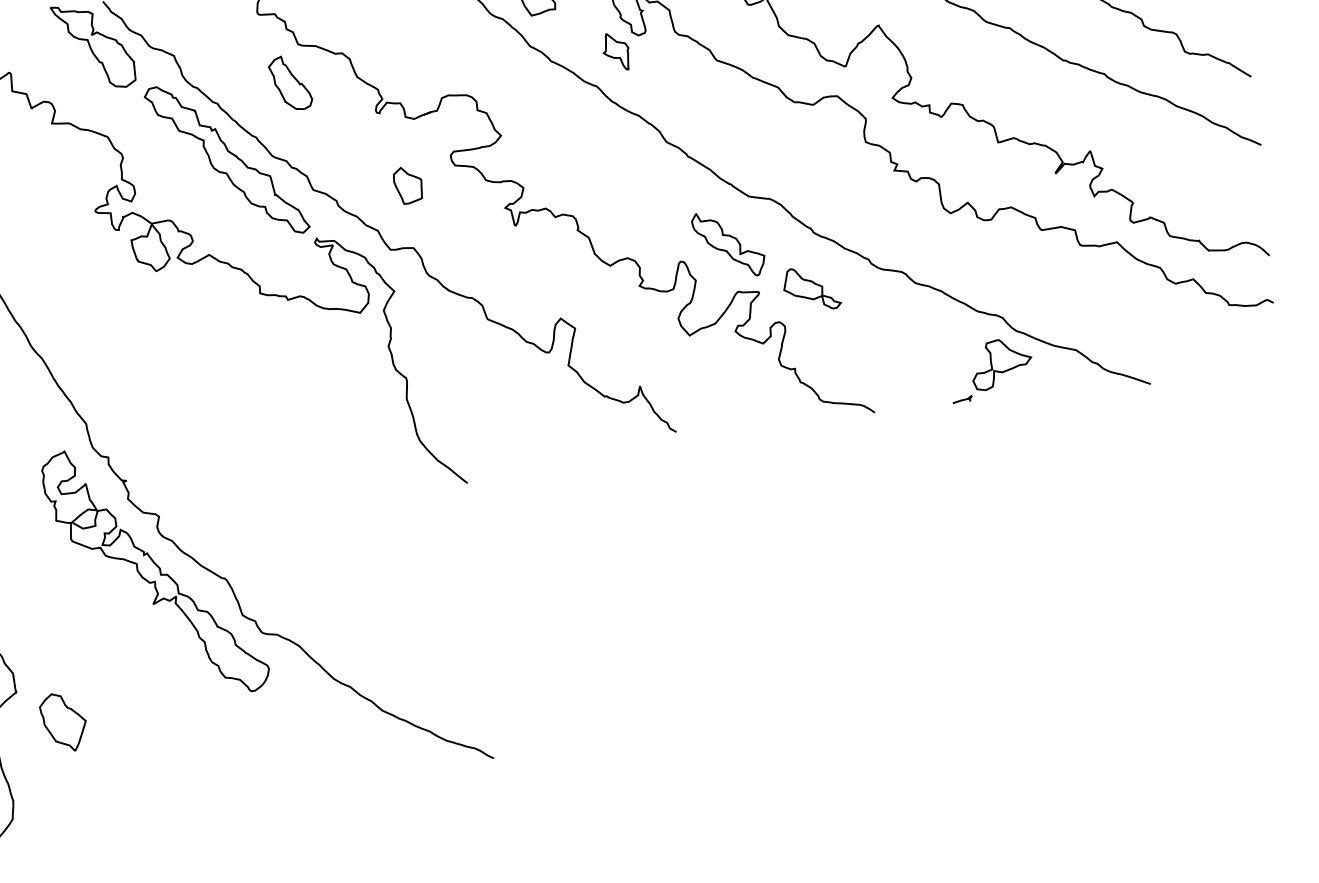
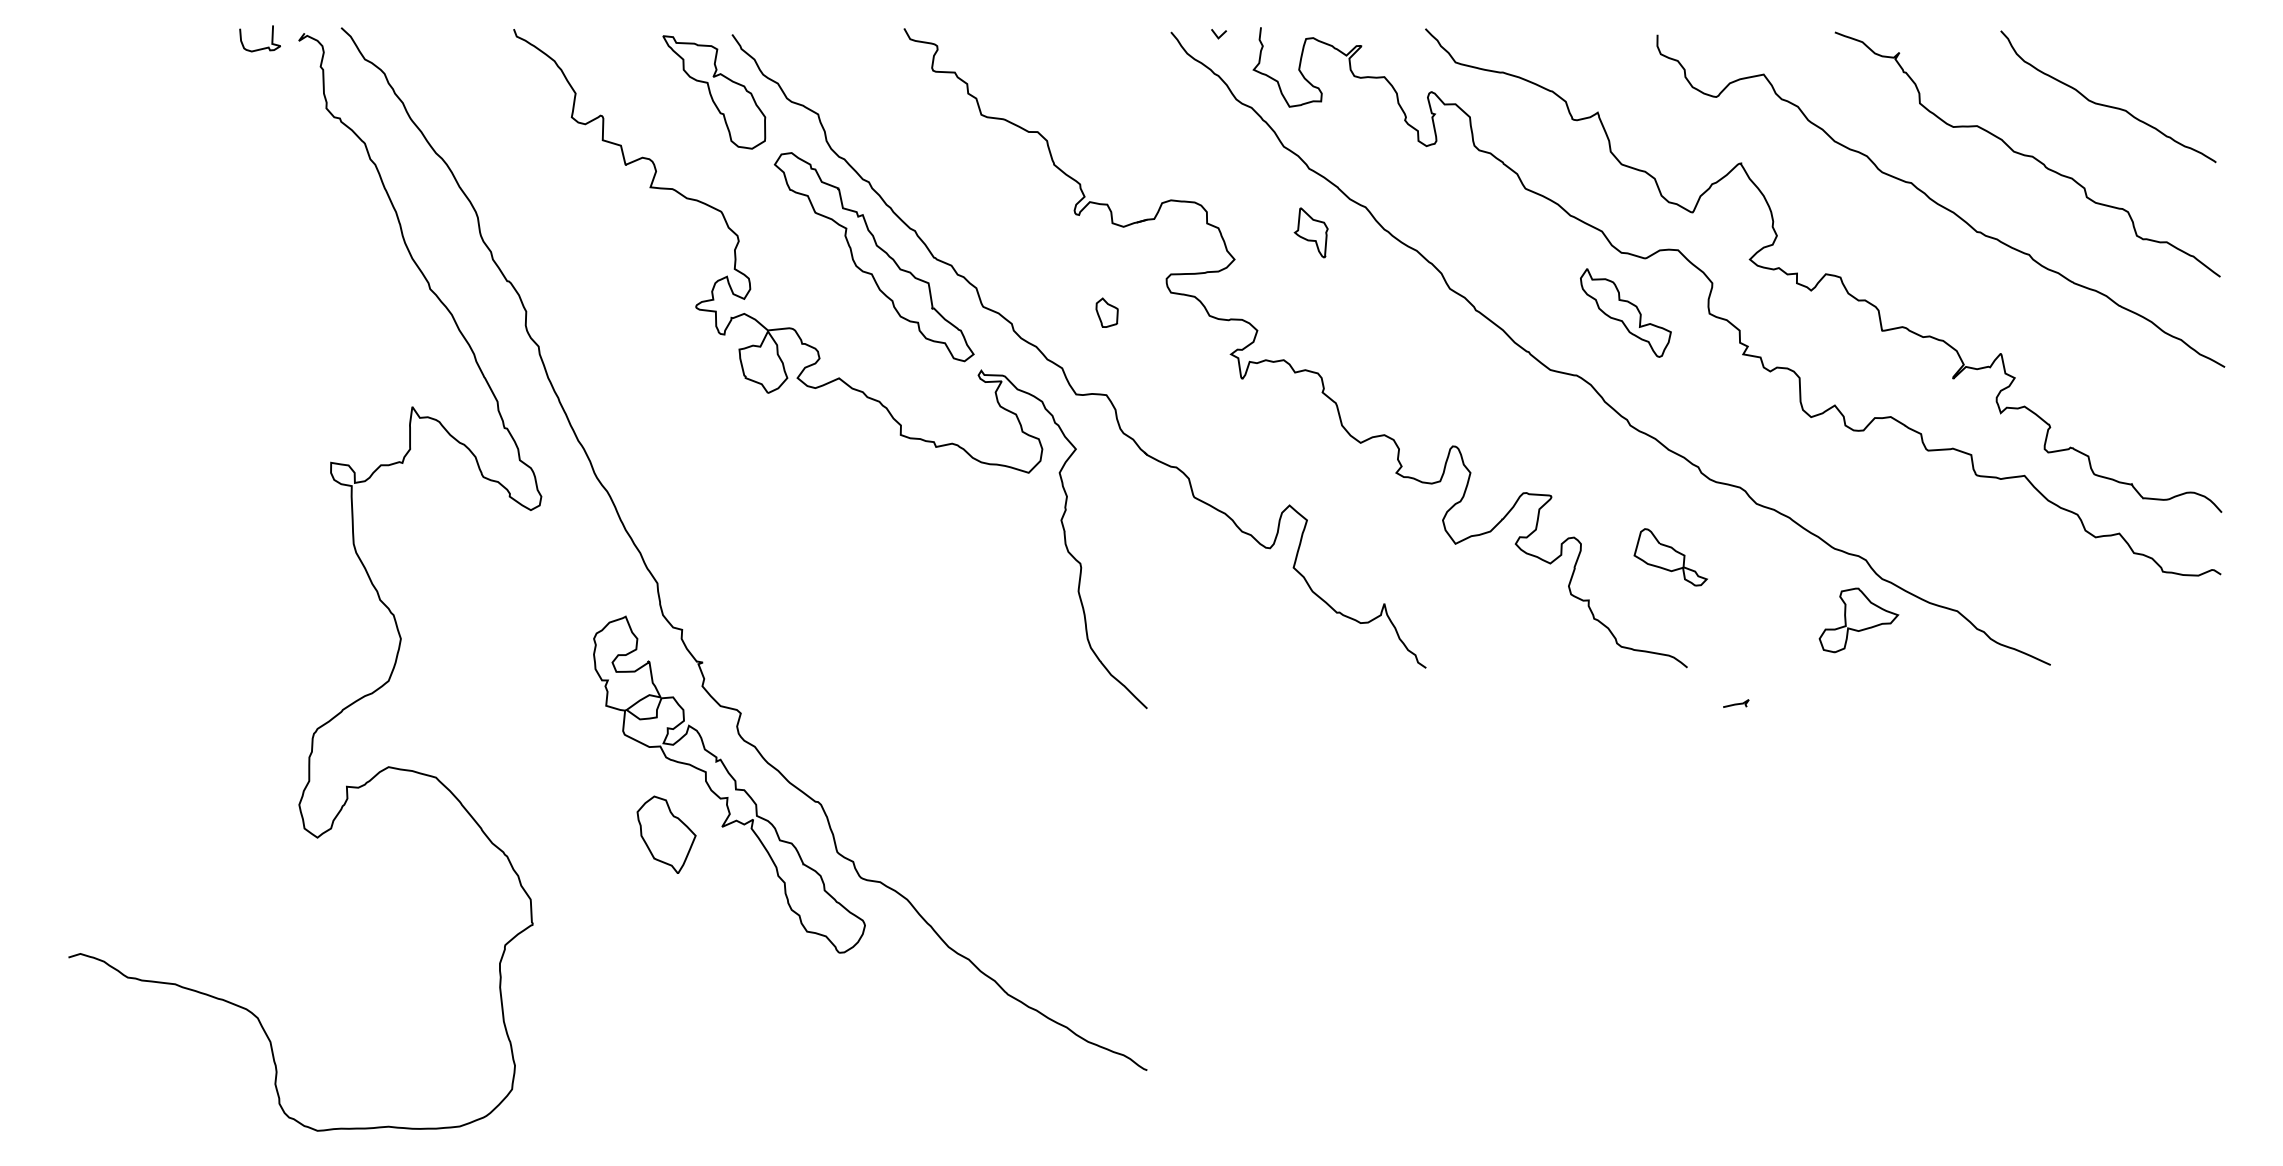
part: (615, 51) -> (1310, 232), moved
part: (290, 83) -> (966, 164), removed
part: (407, 185) -> (1106, 312), size x0.6
part: (728, 244) -> (1625, 312), moved
part: (811, 289) -> (1670, 557), moved
curve: (962, 399) -> (1736, 703), moved
part: (63, 722) -> (666, 834), moved

